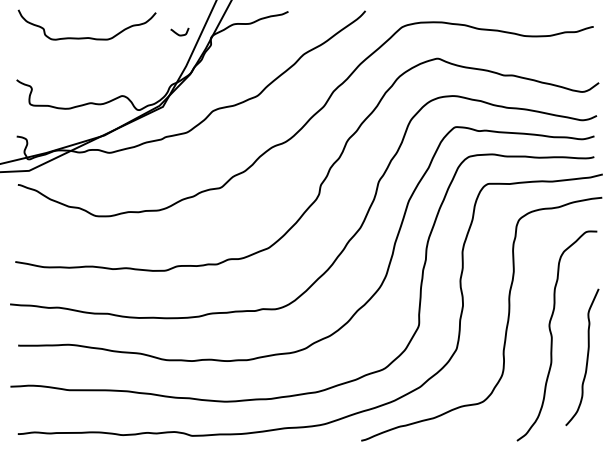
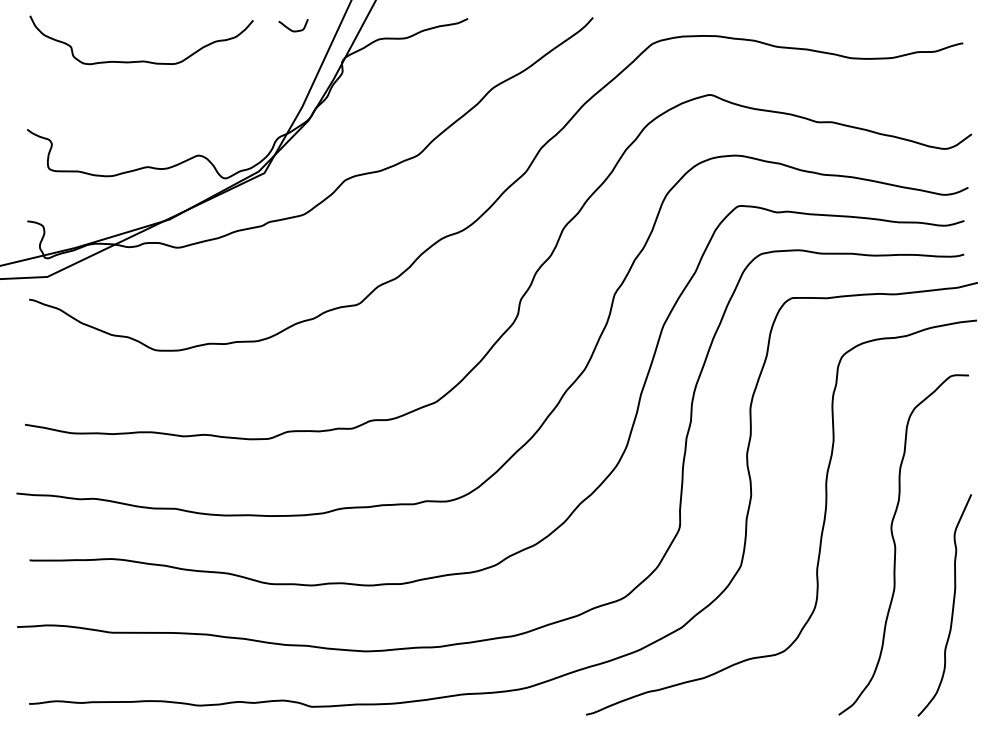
curve: (178, 33) -> (291, 28), moved
curve: (586, 357) -> (951, 605), moved

